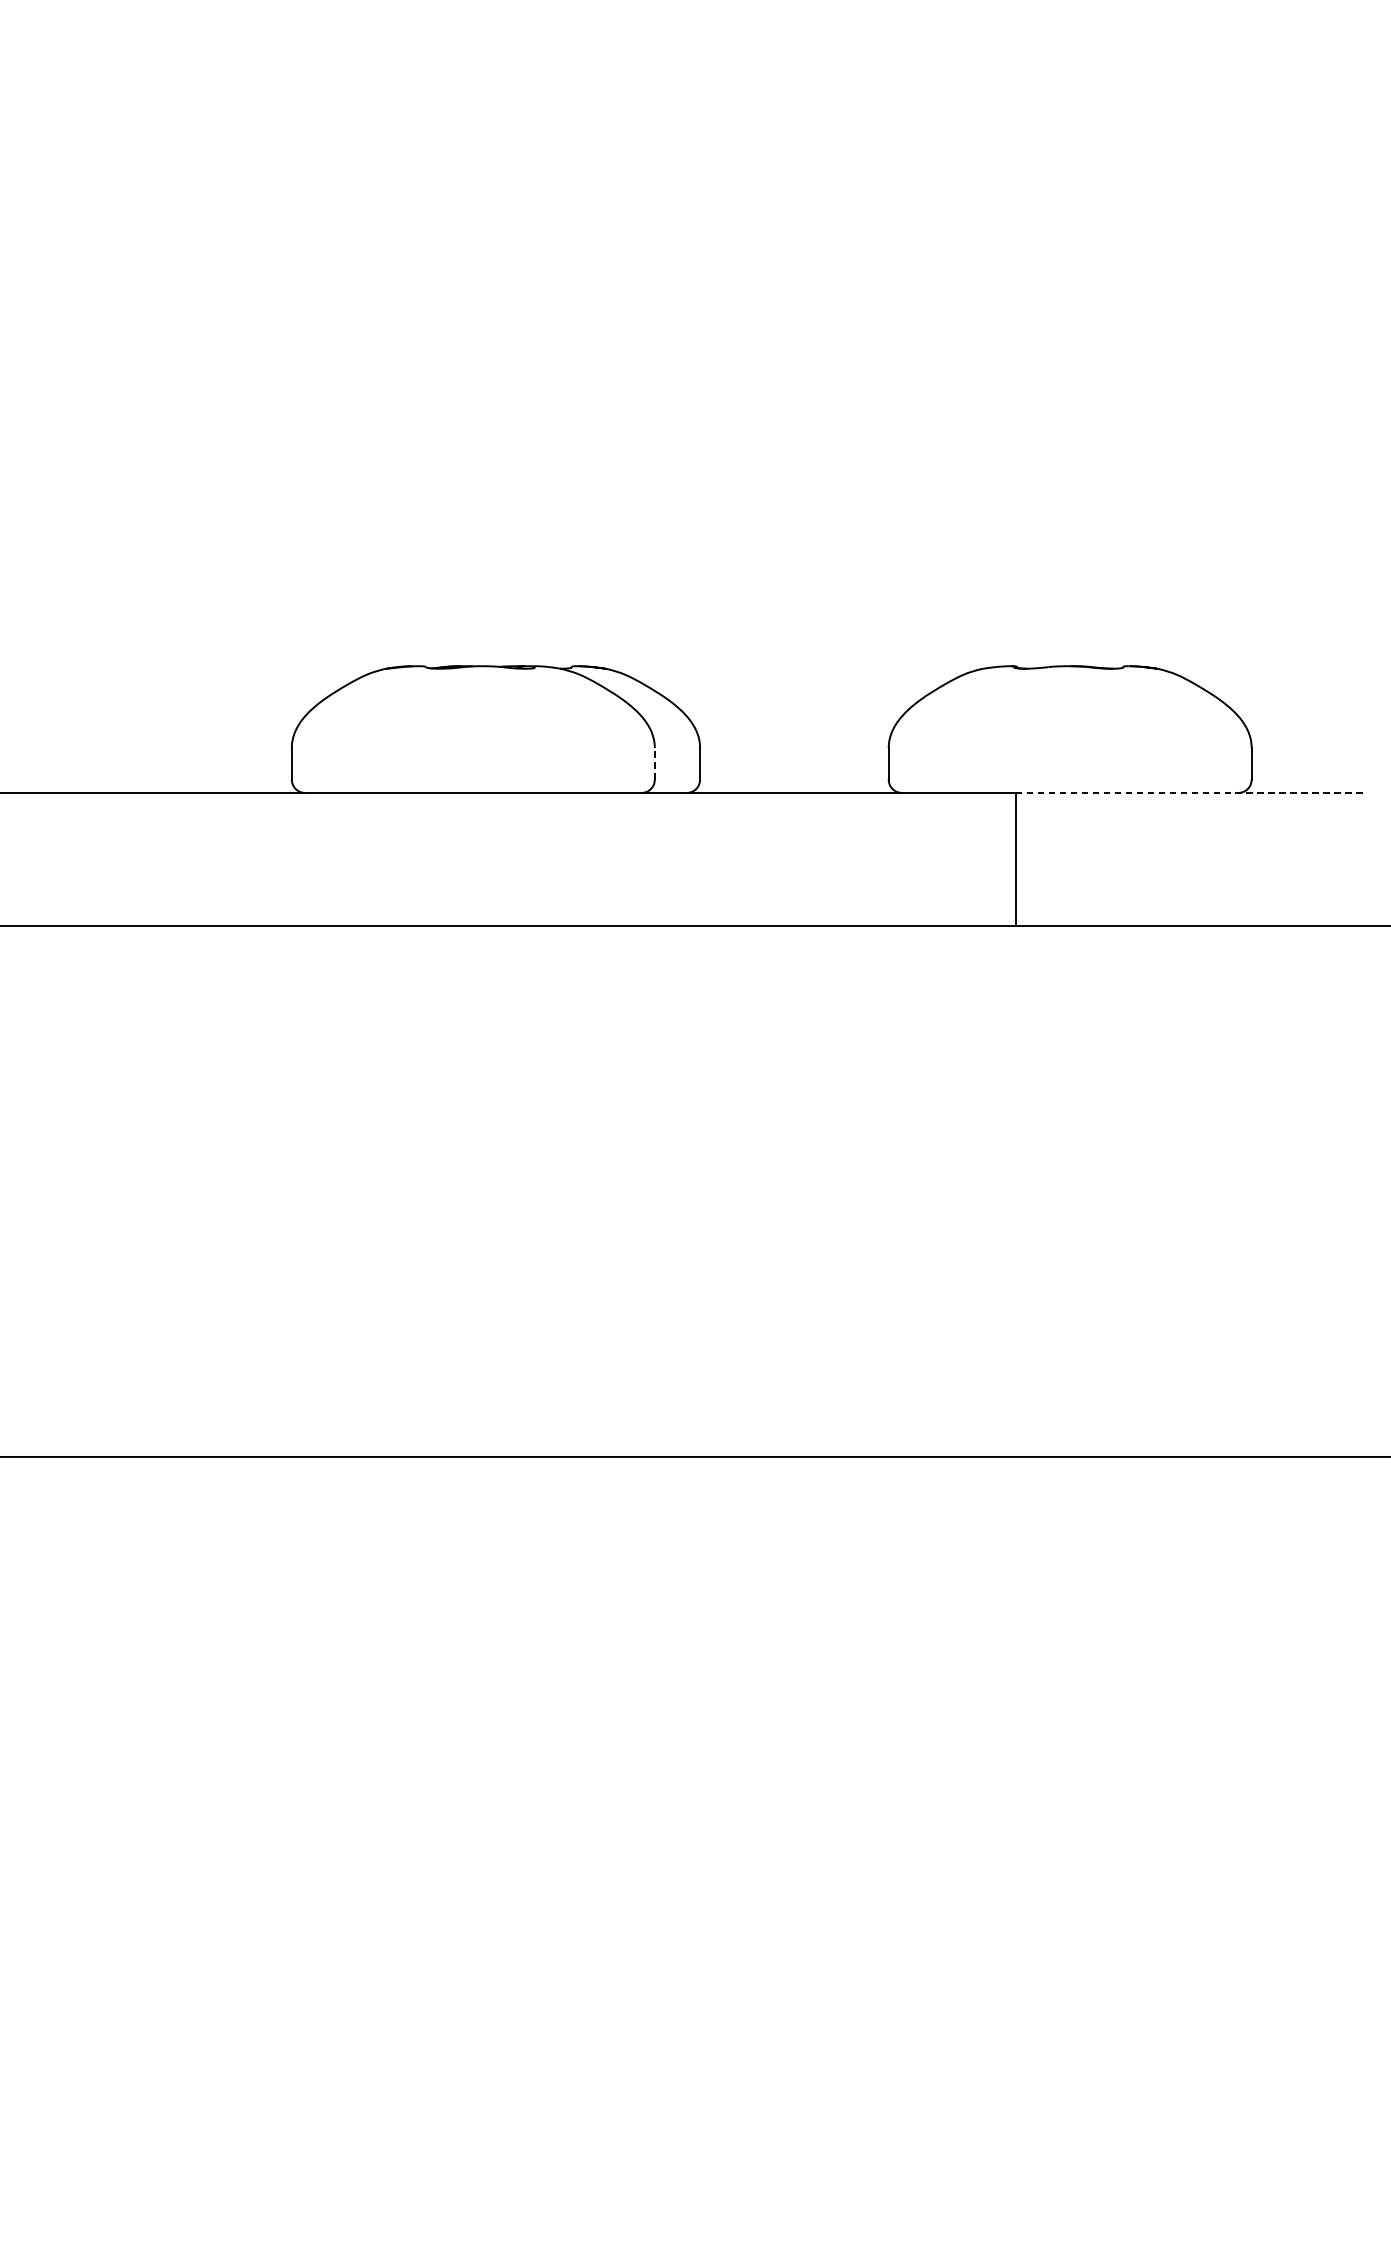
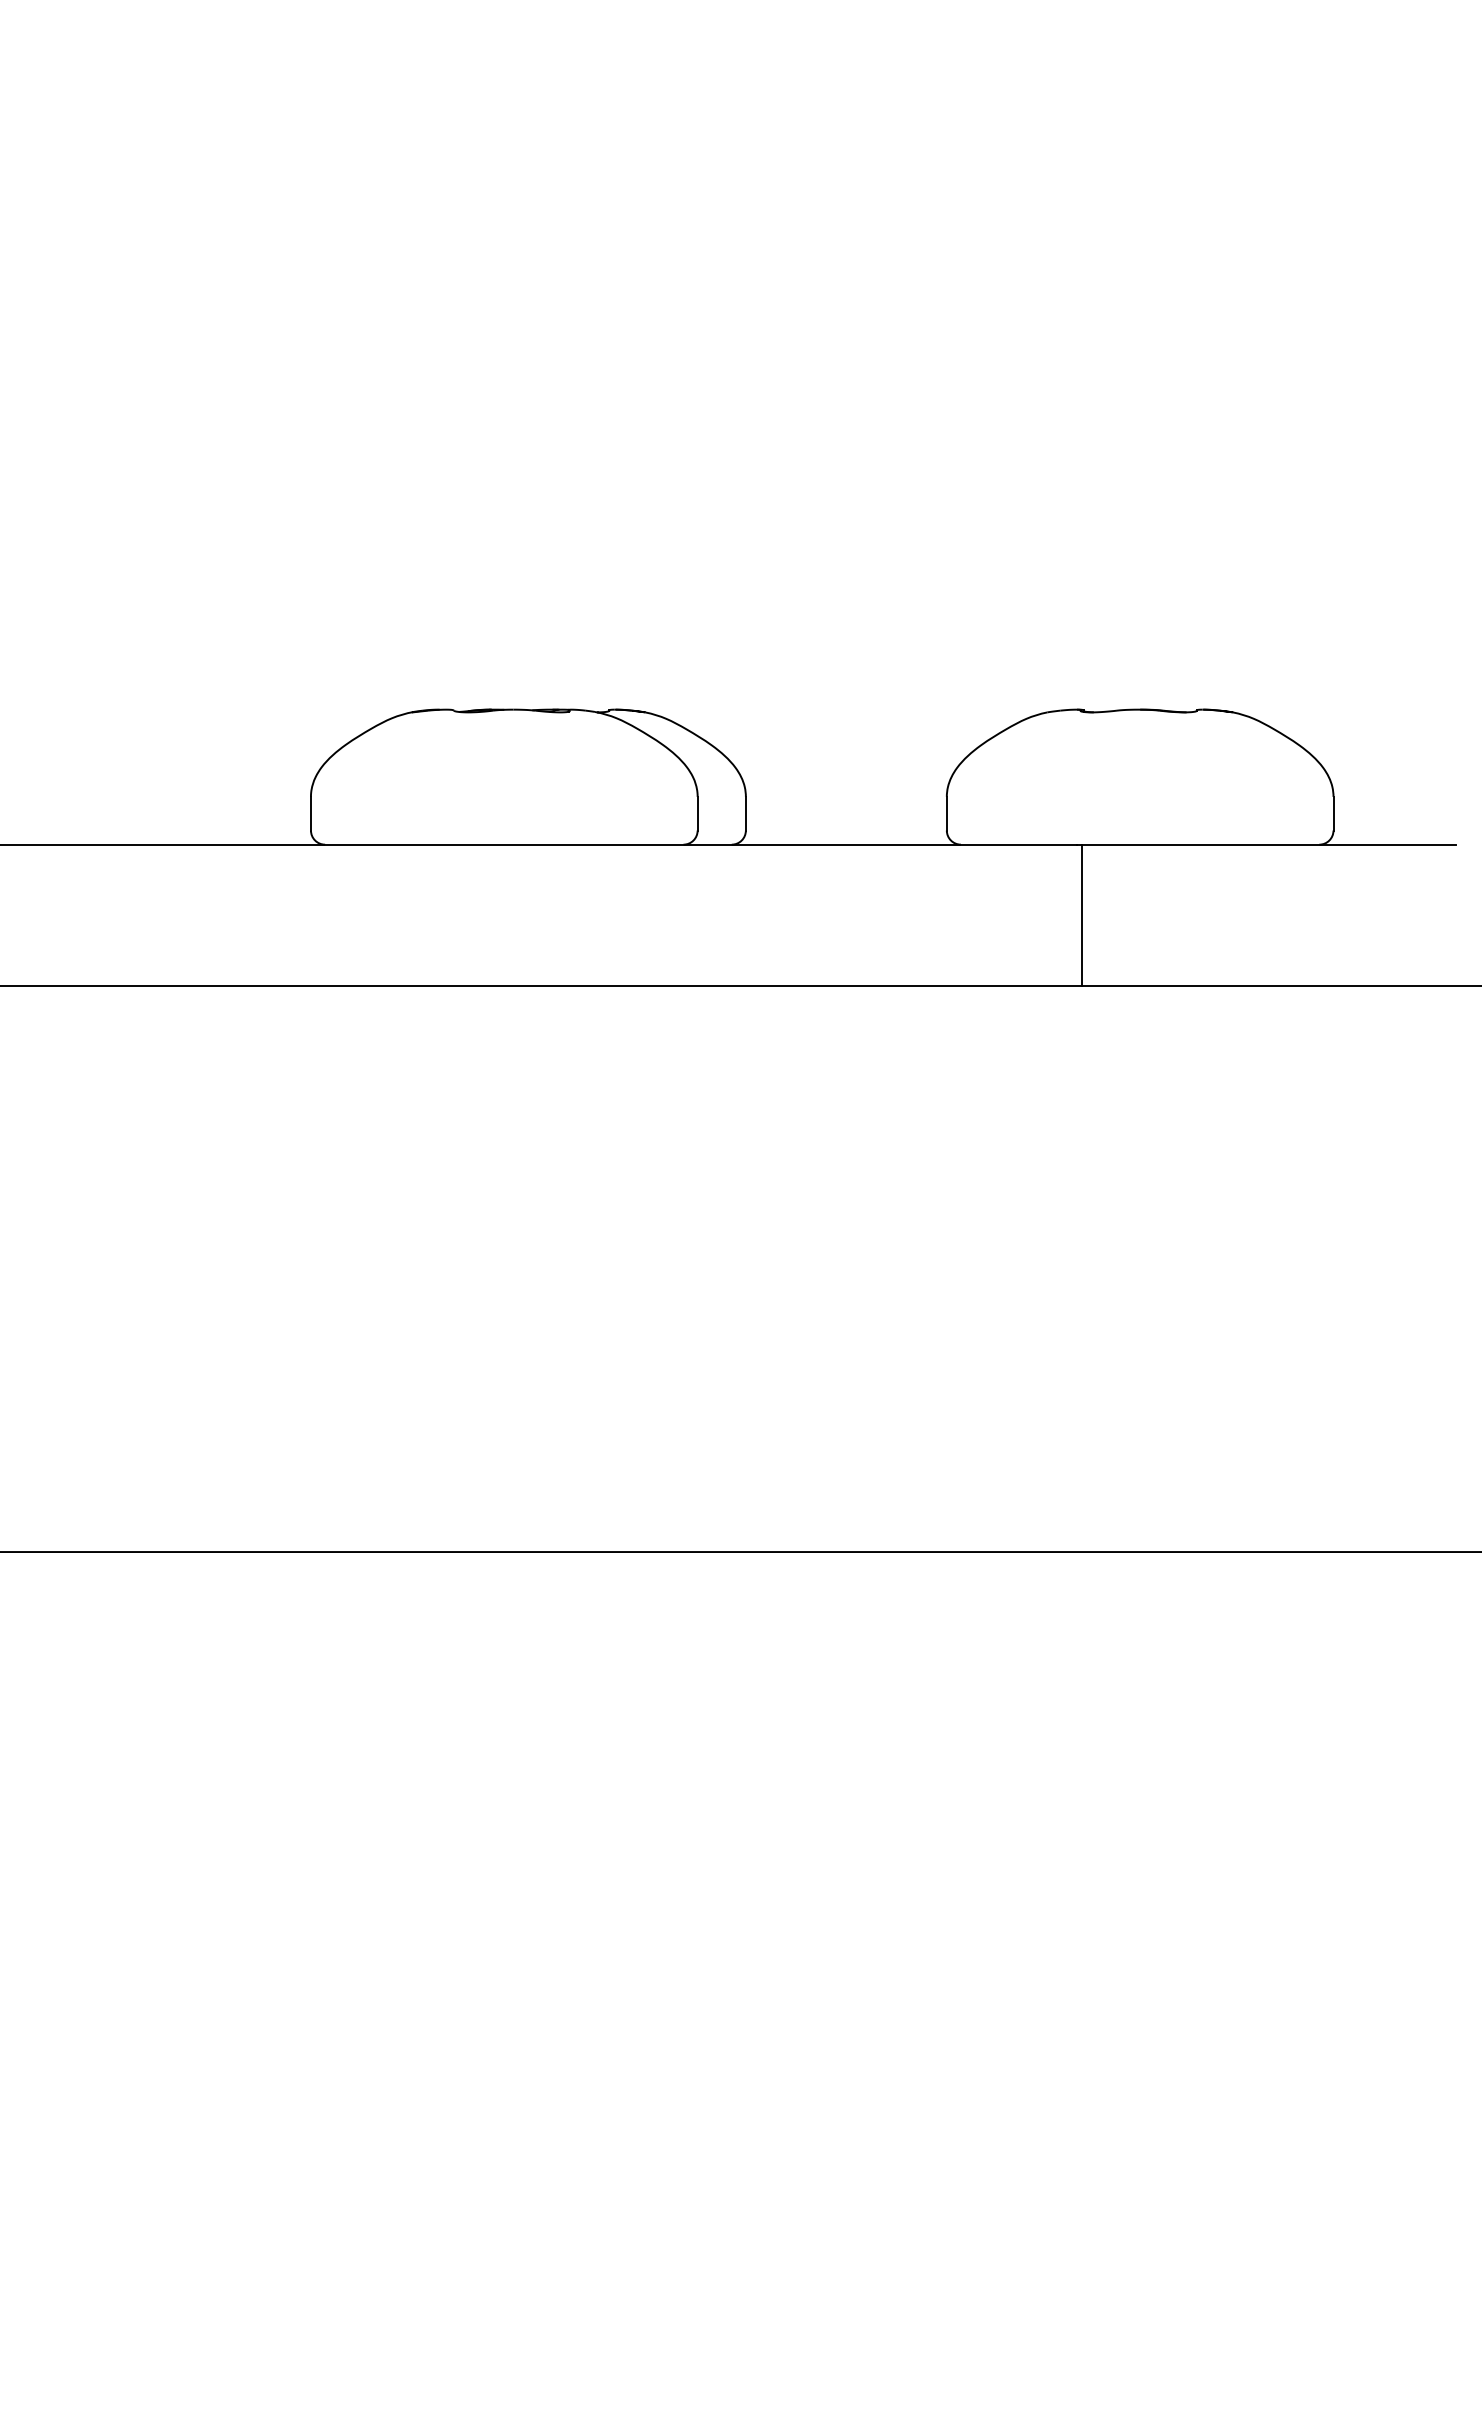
line: (654, 763) -> (697, 813), dashed -> solid
line: (1191, 792) -> (1269, 844), dashed -> solid

